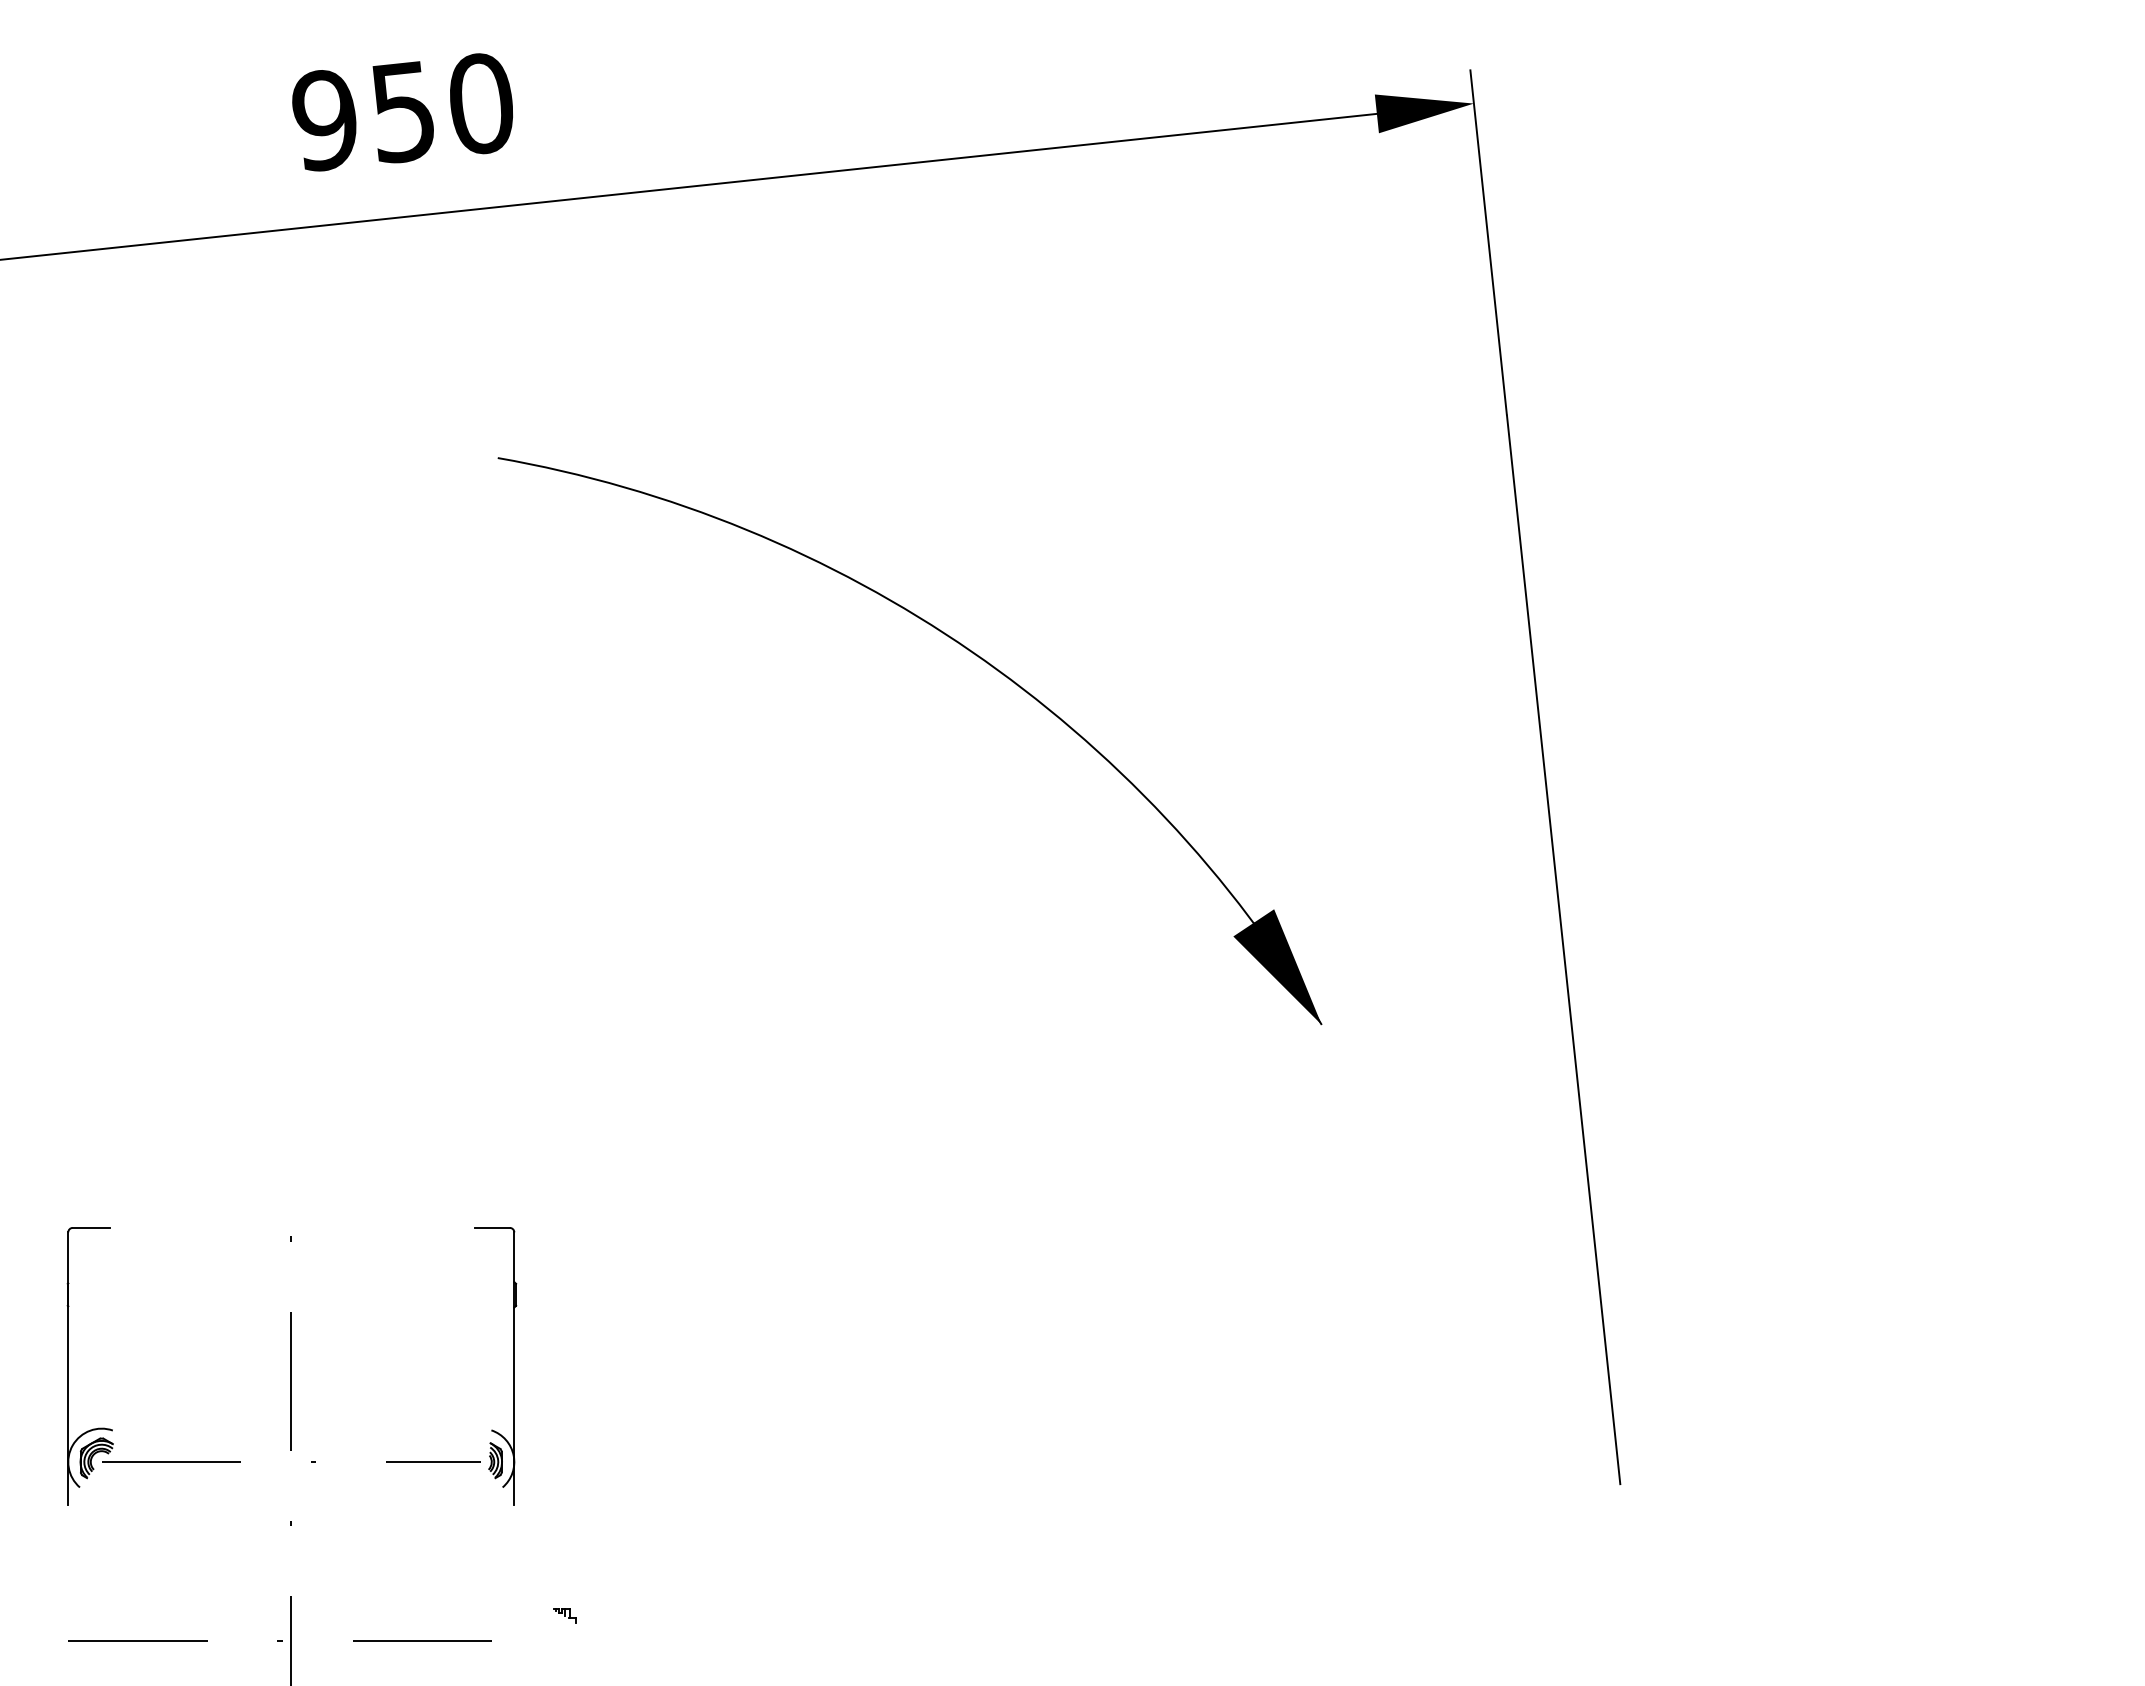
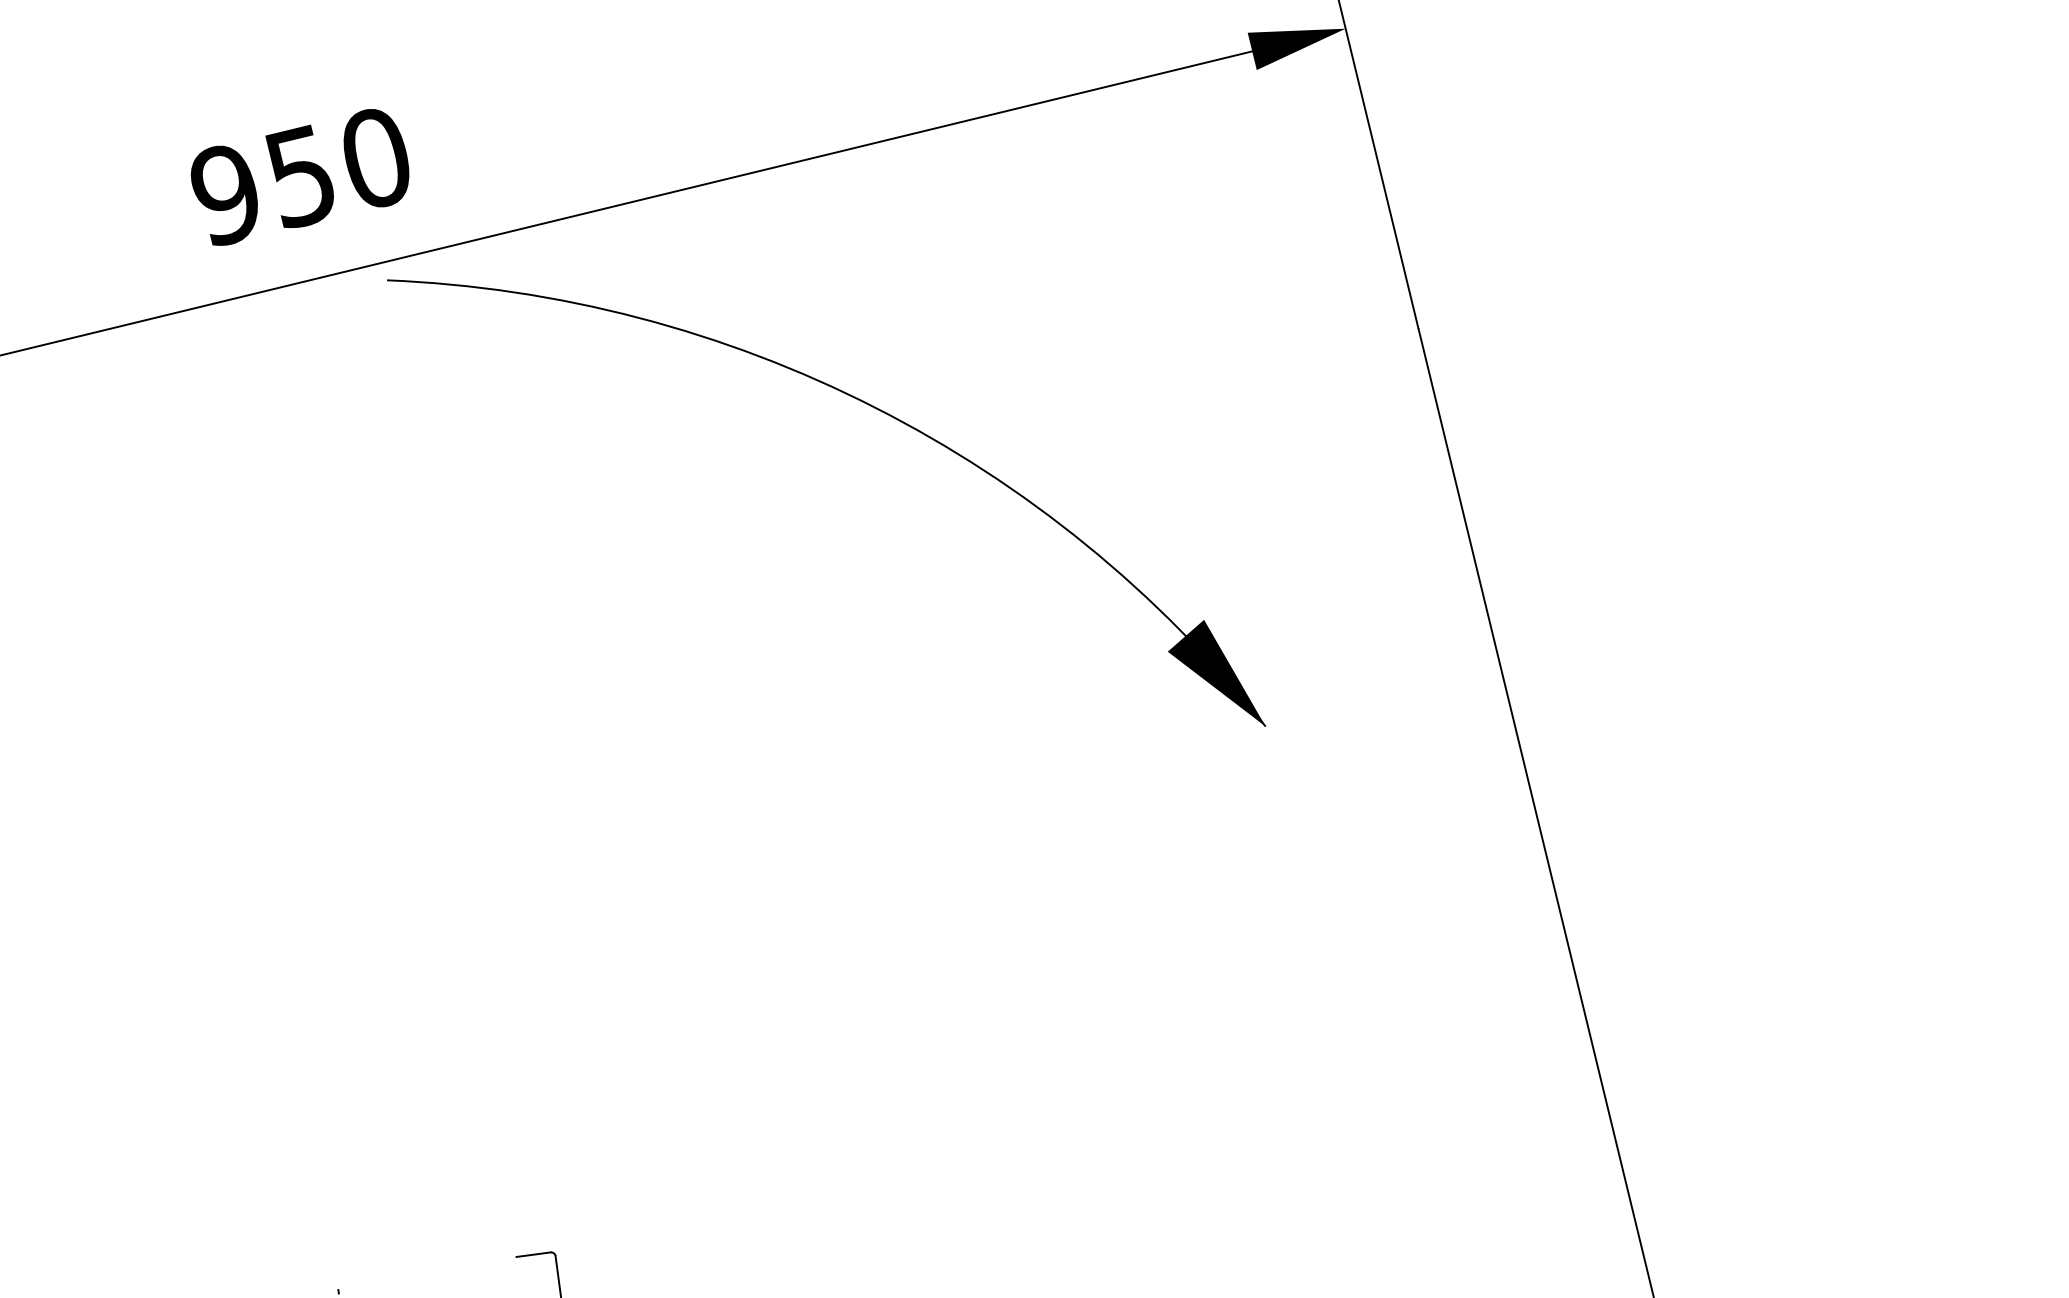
part: (973, 654) -> (877, 410), moved

